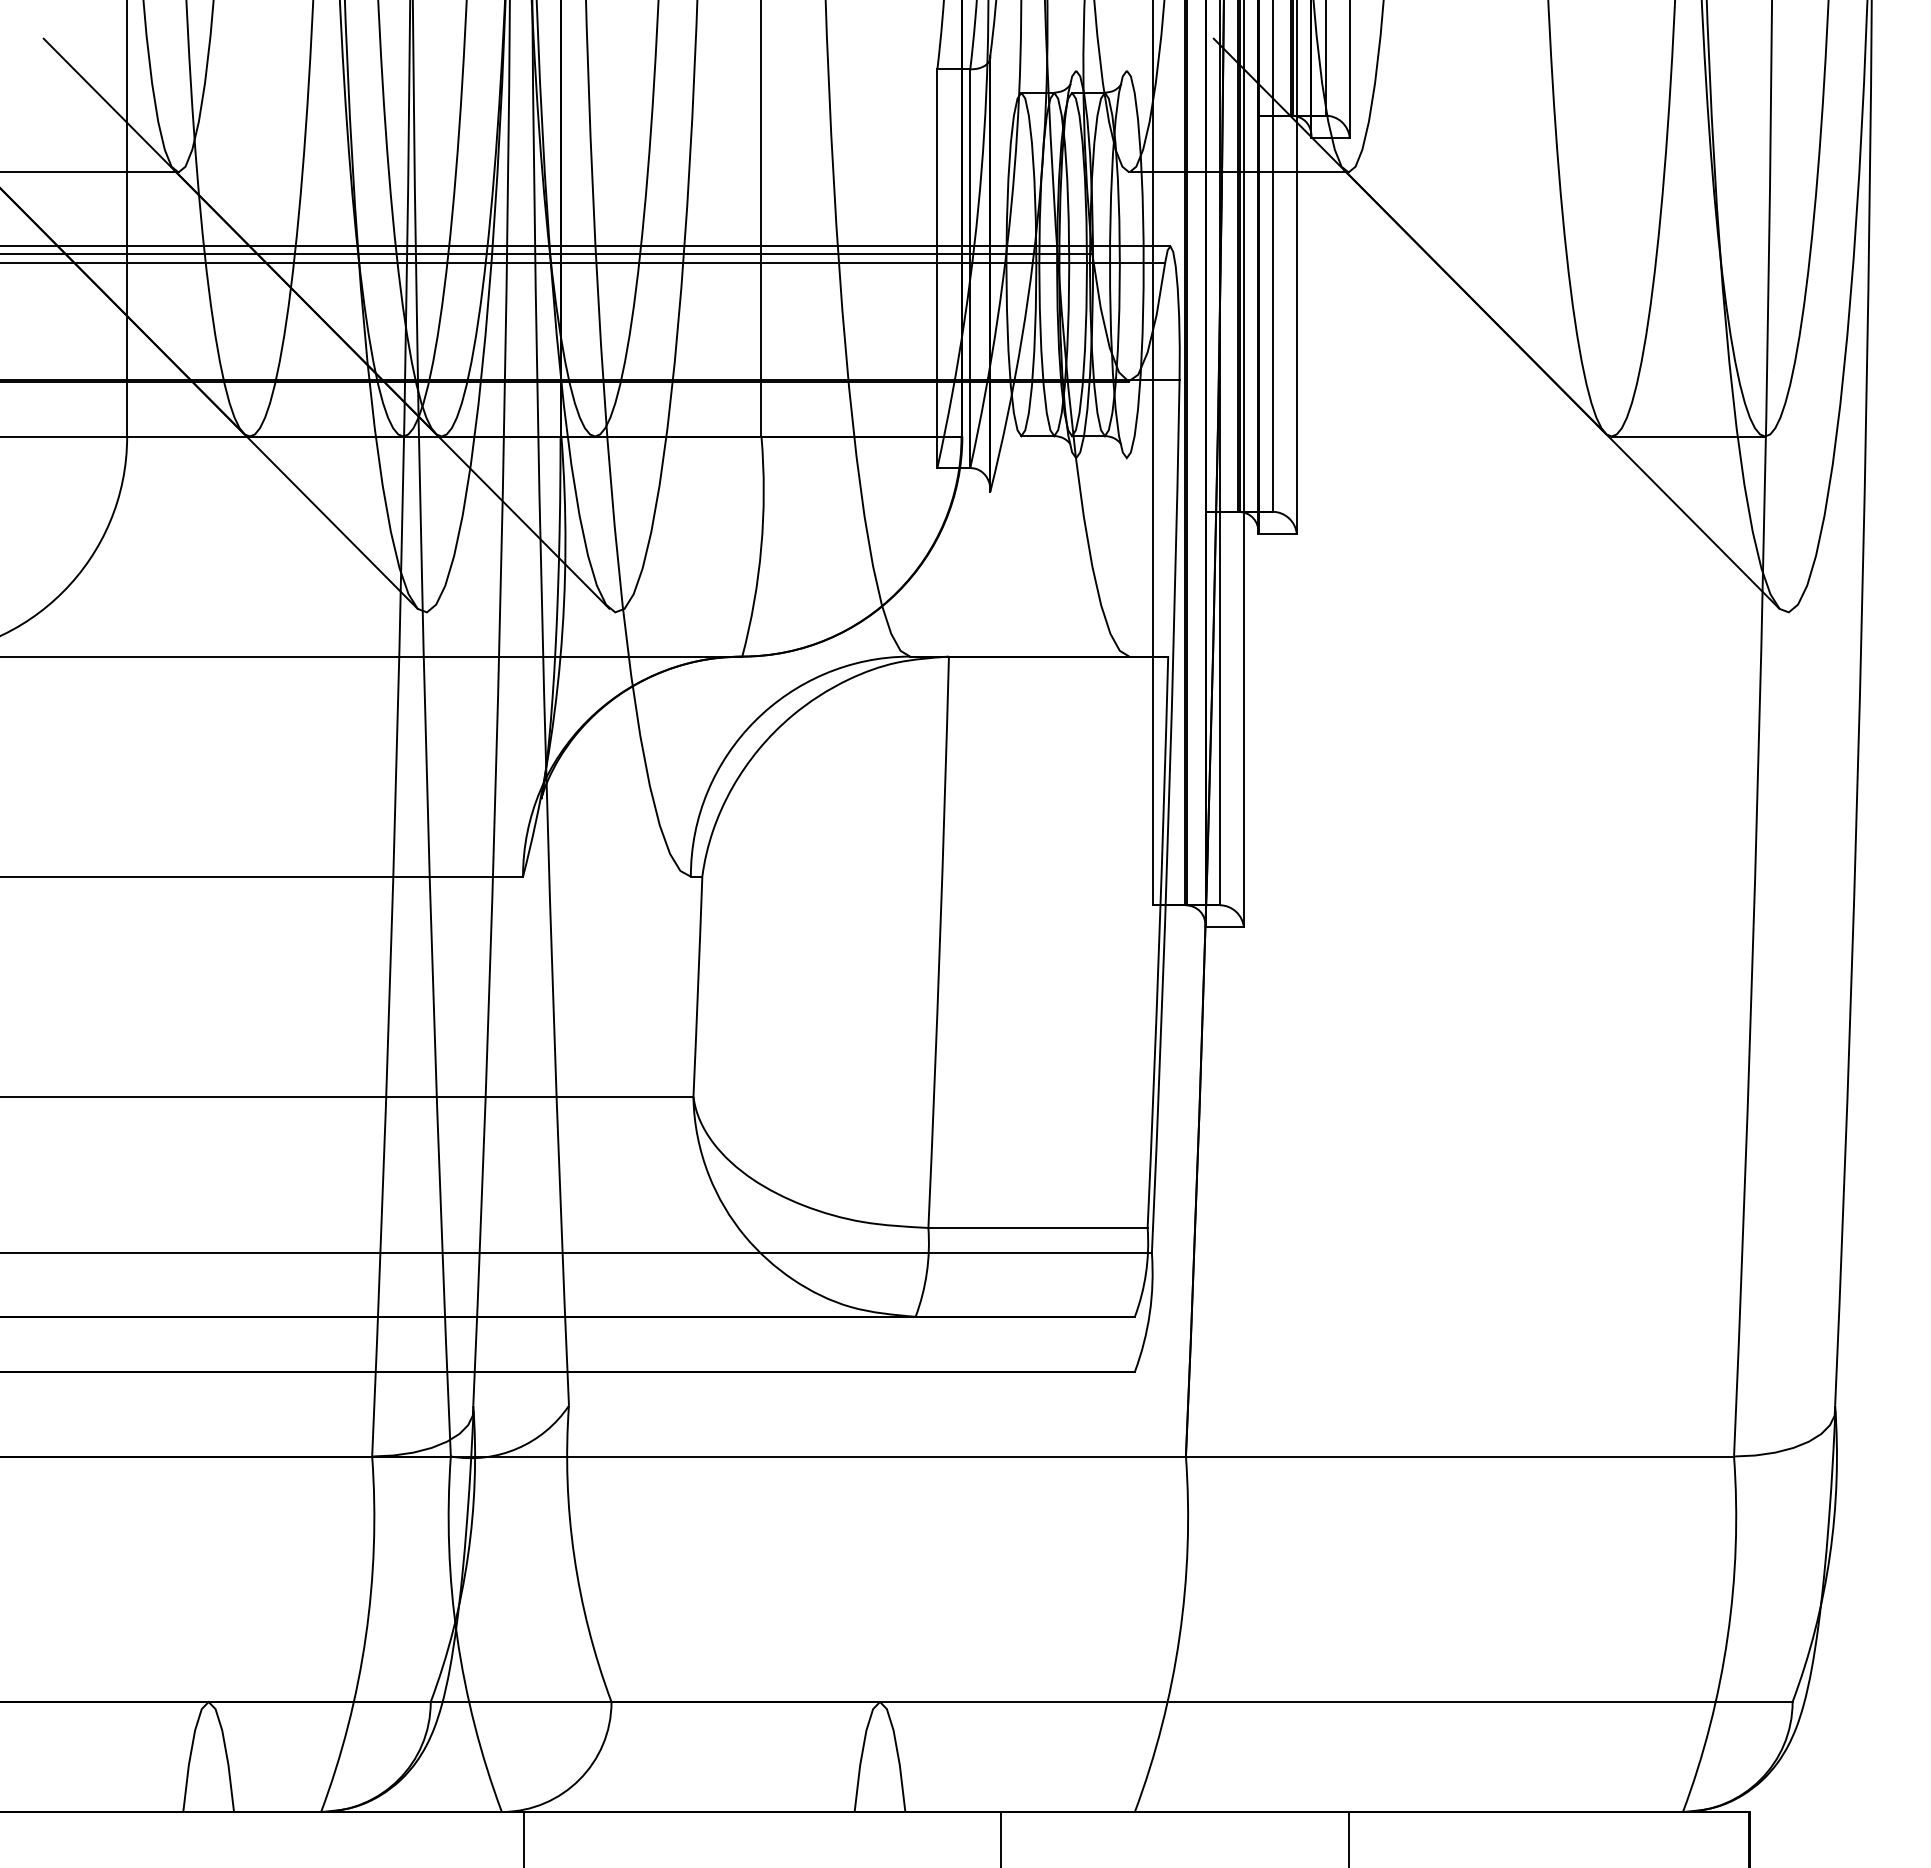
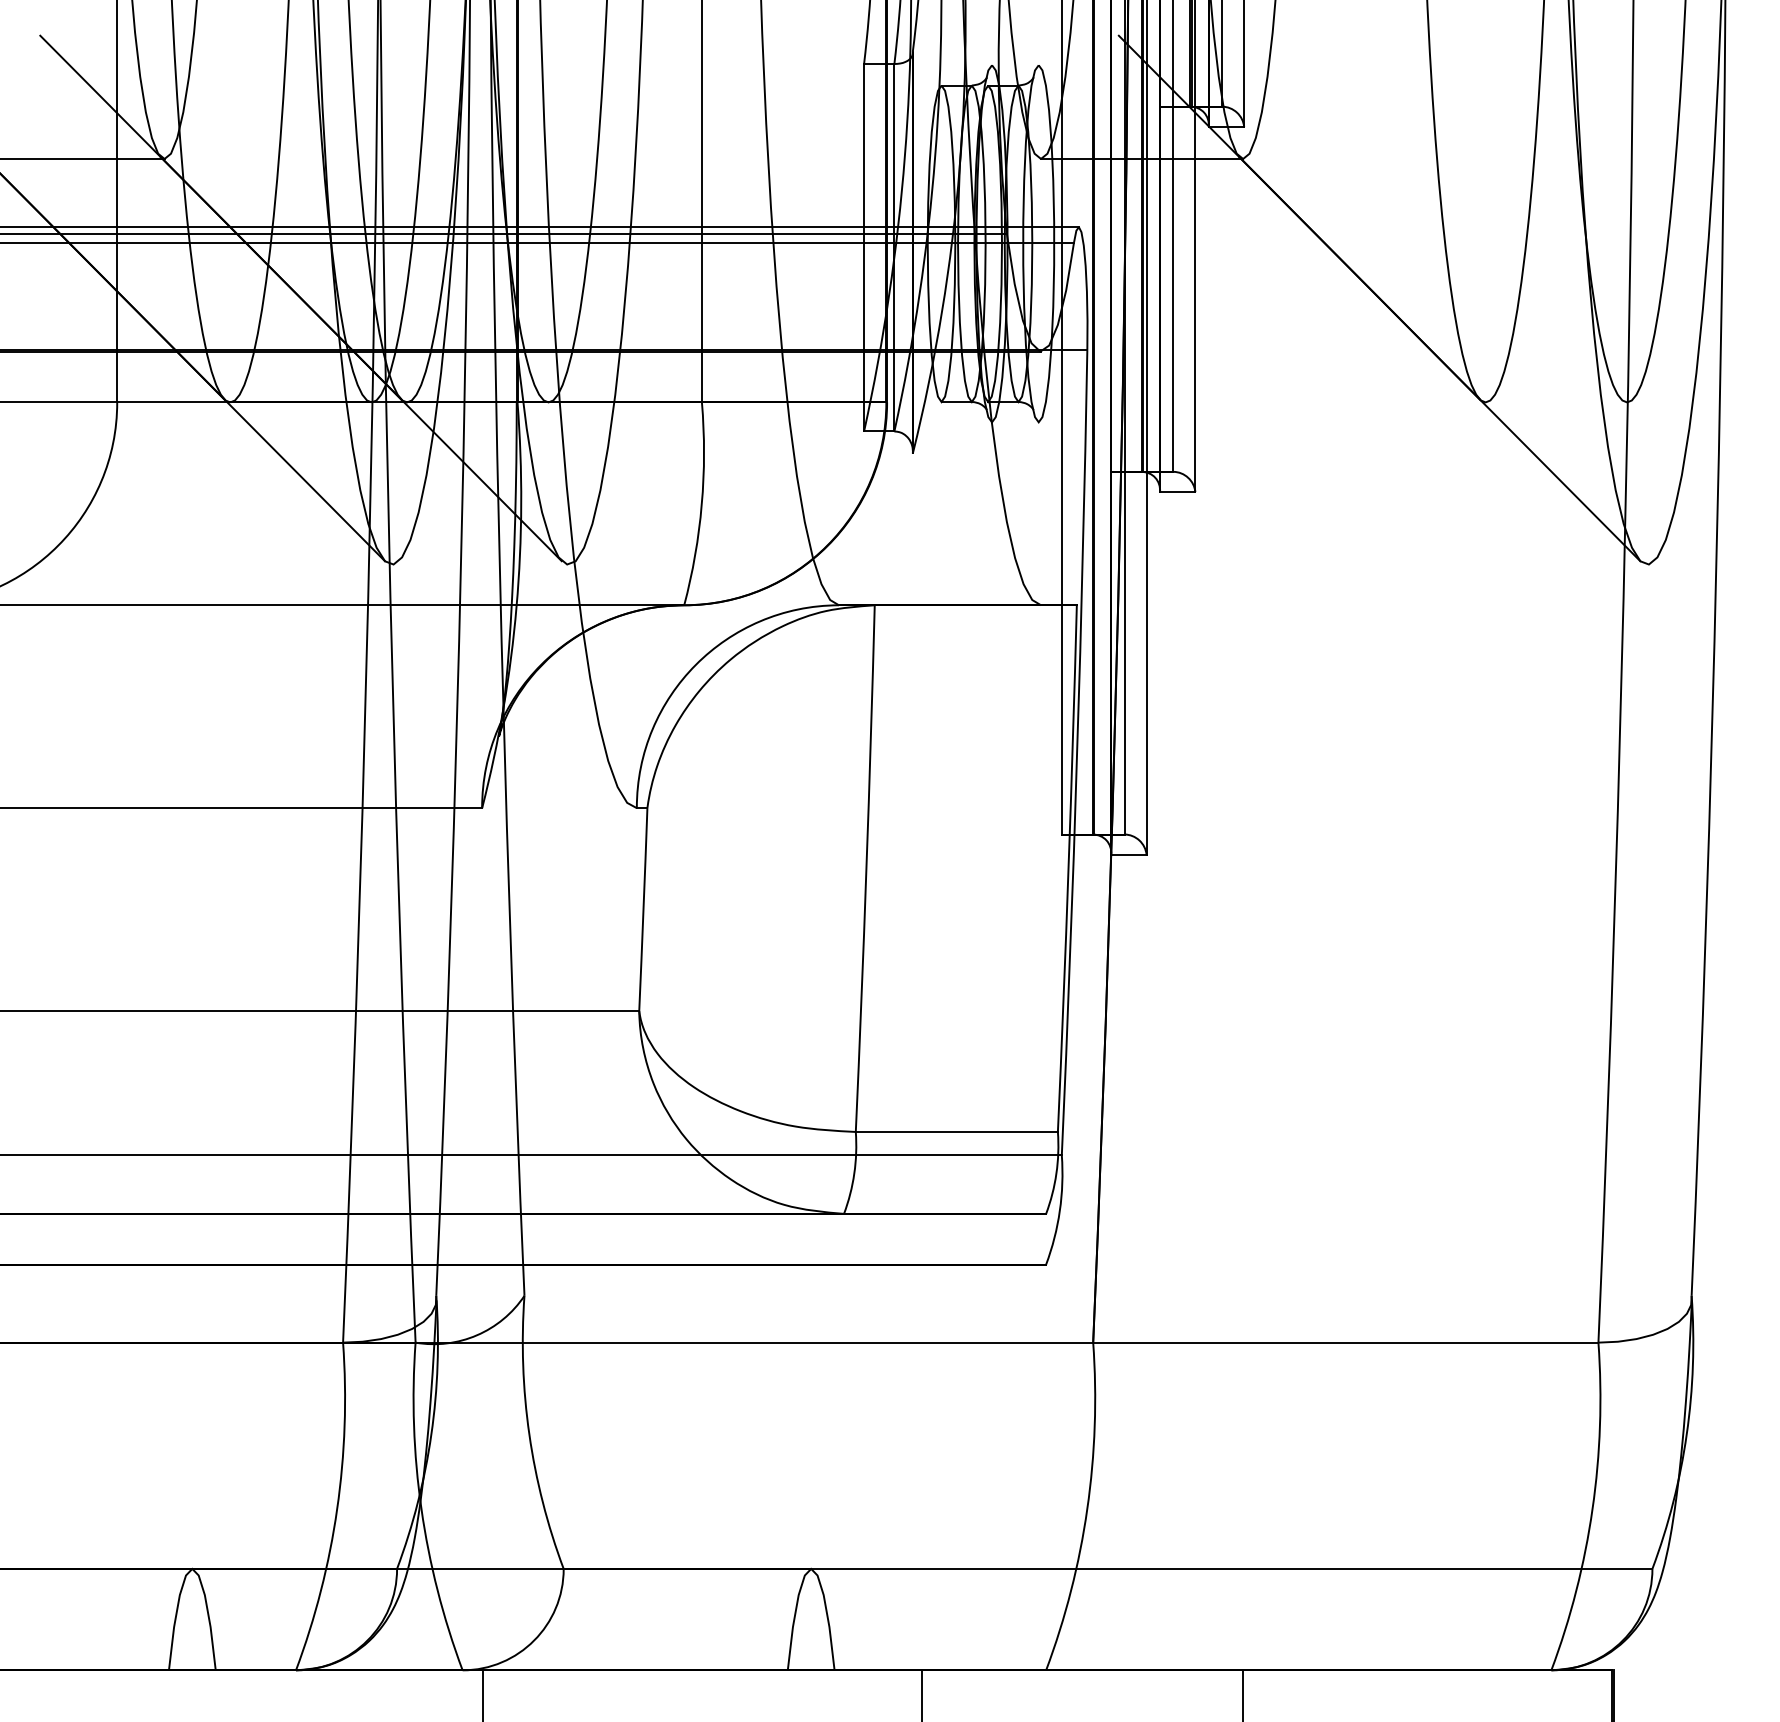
line: (1688, 436) -> (1556, 402), removed

